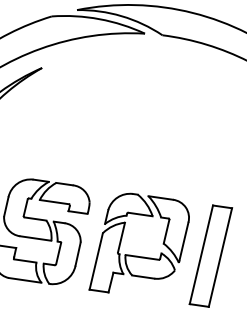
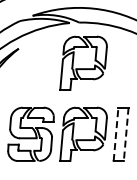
part: (159, 111) -> (83, 62), added
line: (202, 255) -> (116, 134), solid -> dashed
line: (220, 257) -> (126, 134), solid -> dashed

